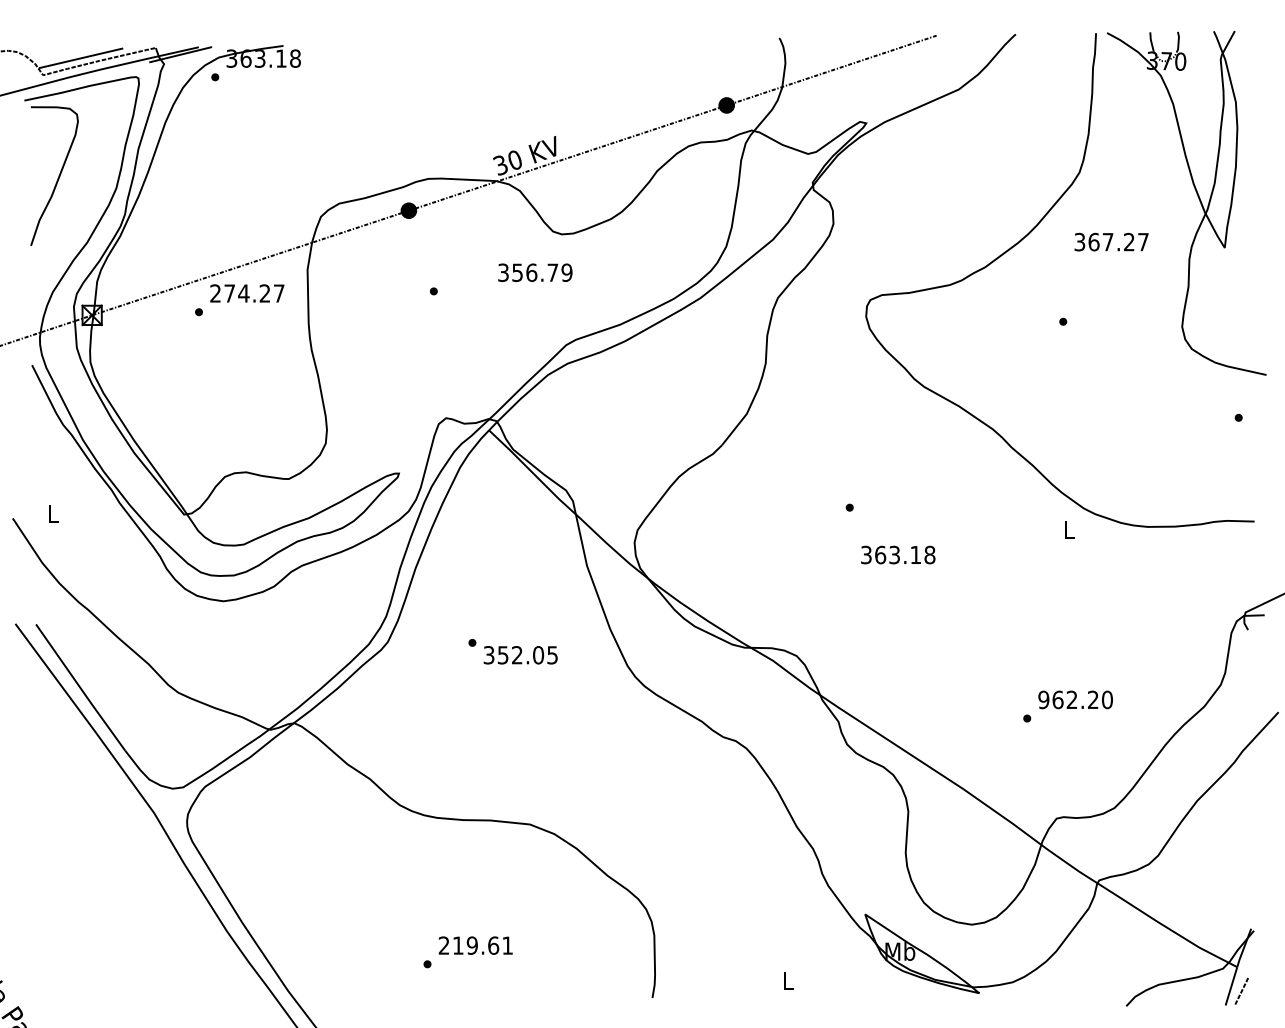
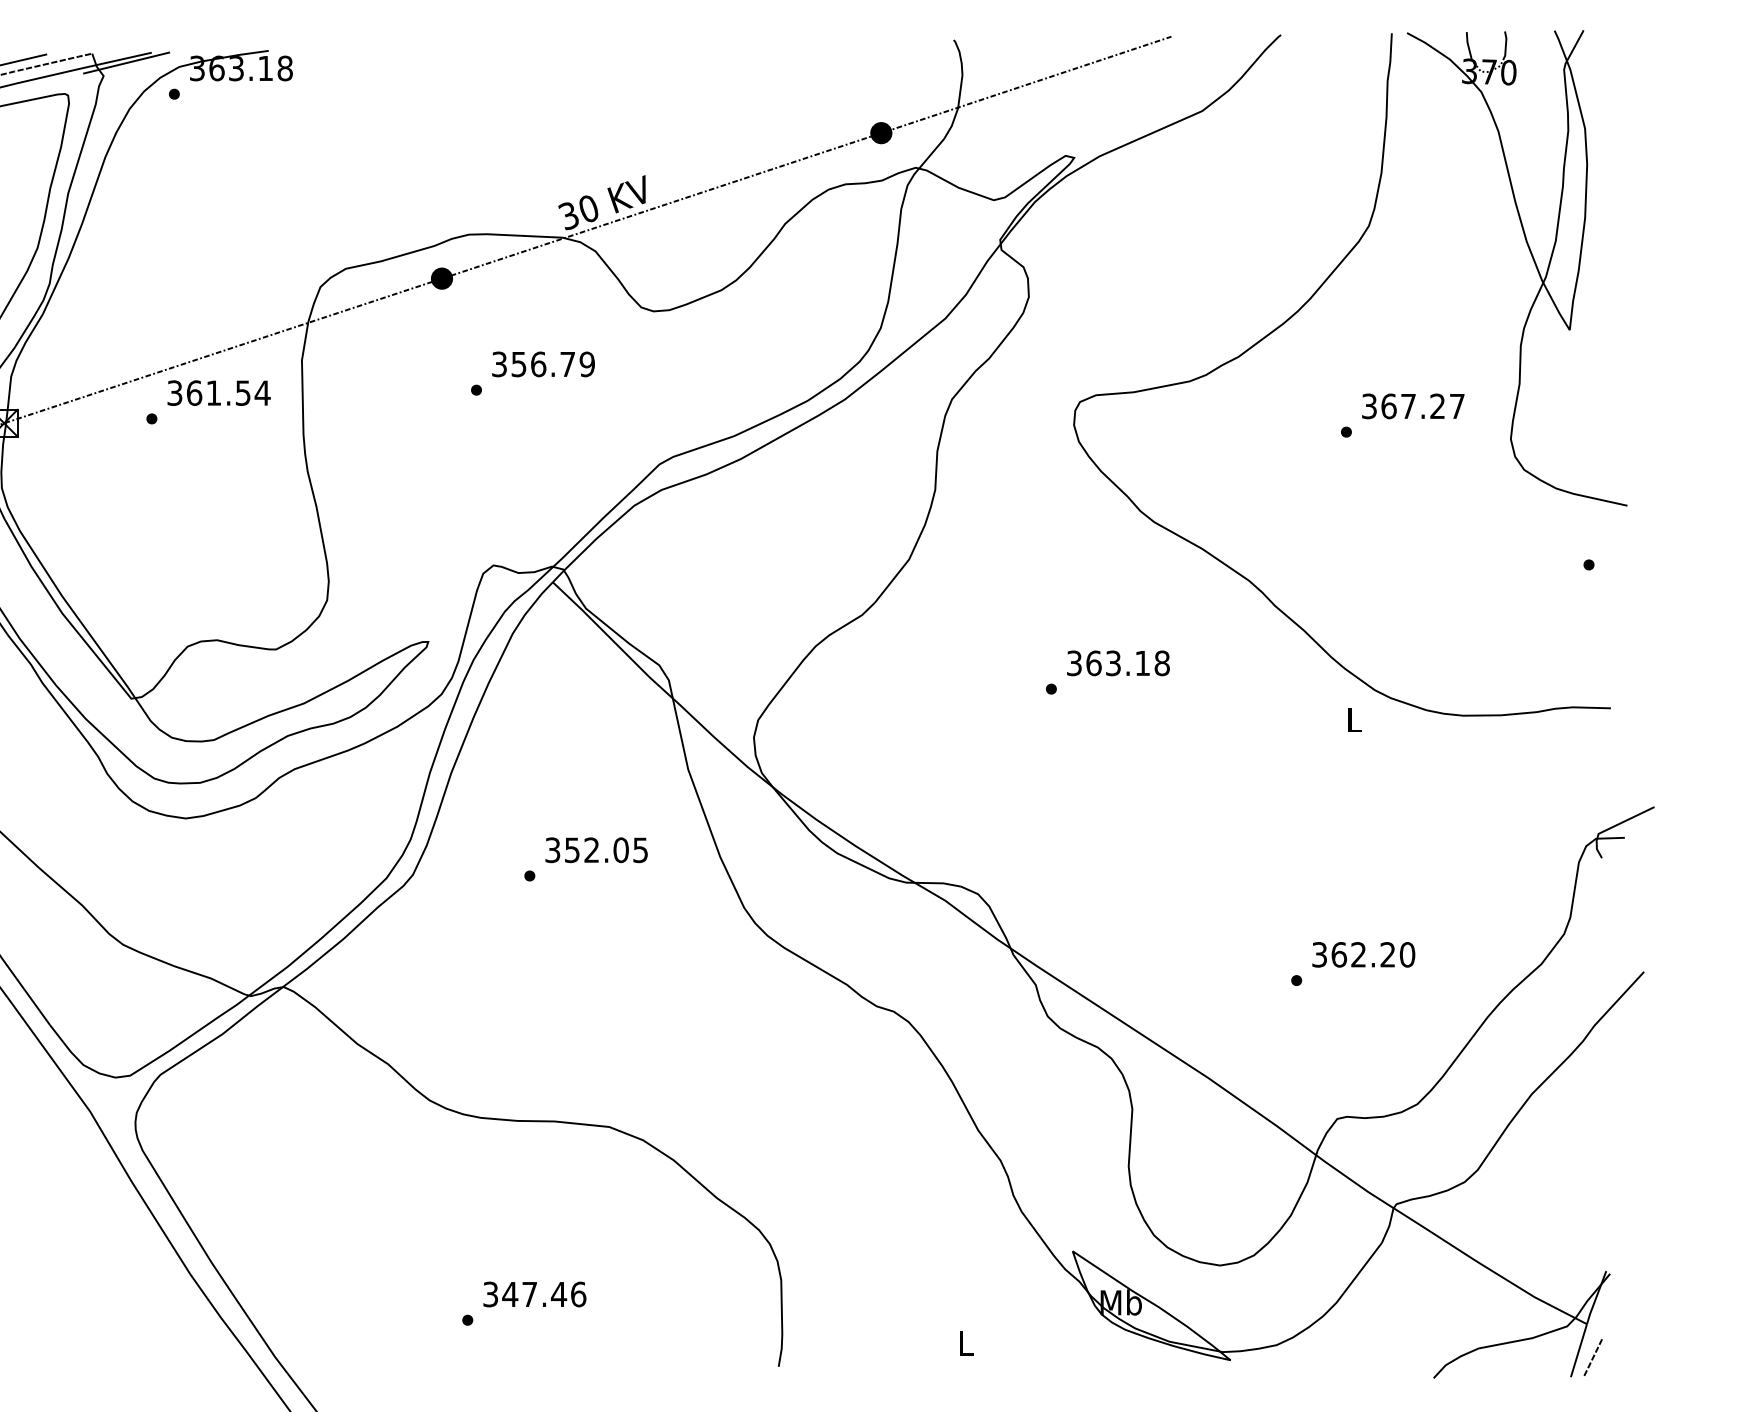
text: (1111, 241) -> (1413, 405), moved
text: (535, 272) -> (543, 364), moved
text: (247, 293) -> (218, 393), 274.27 -> 361.54
text: (898, 554) -> (1118, 662), moved
text: (520, 655) -> (596, 850), moved
text: (1043, 699) -> (1319, 954), 962.20 -> 362.20
text: (475, 945) -> (534, 1294), 219.61 -> 347.46

